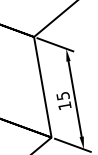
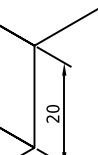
text: (63, 100) -> (52, 113), 15 -> 20

